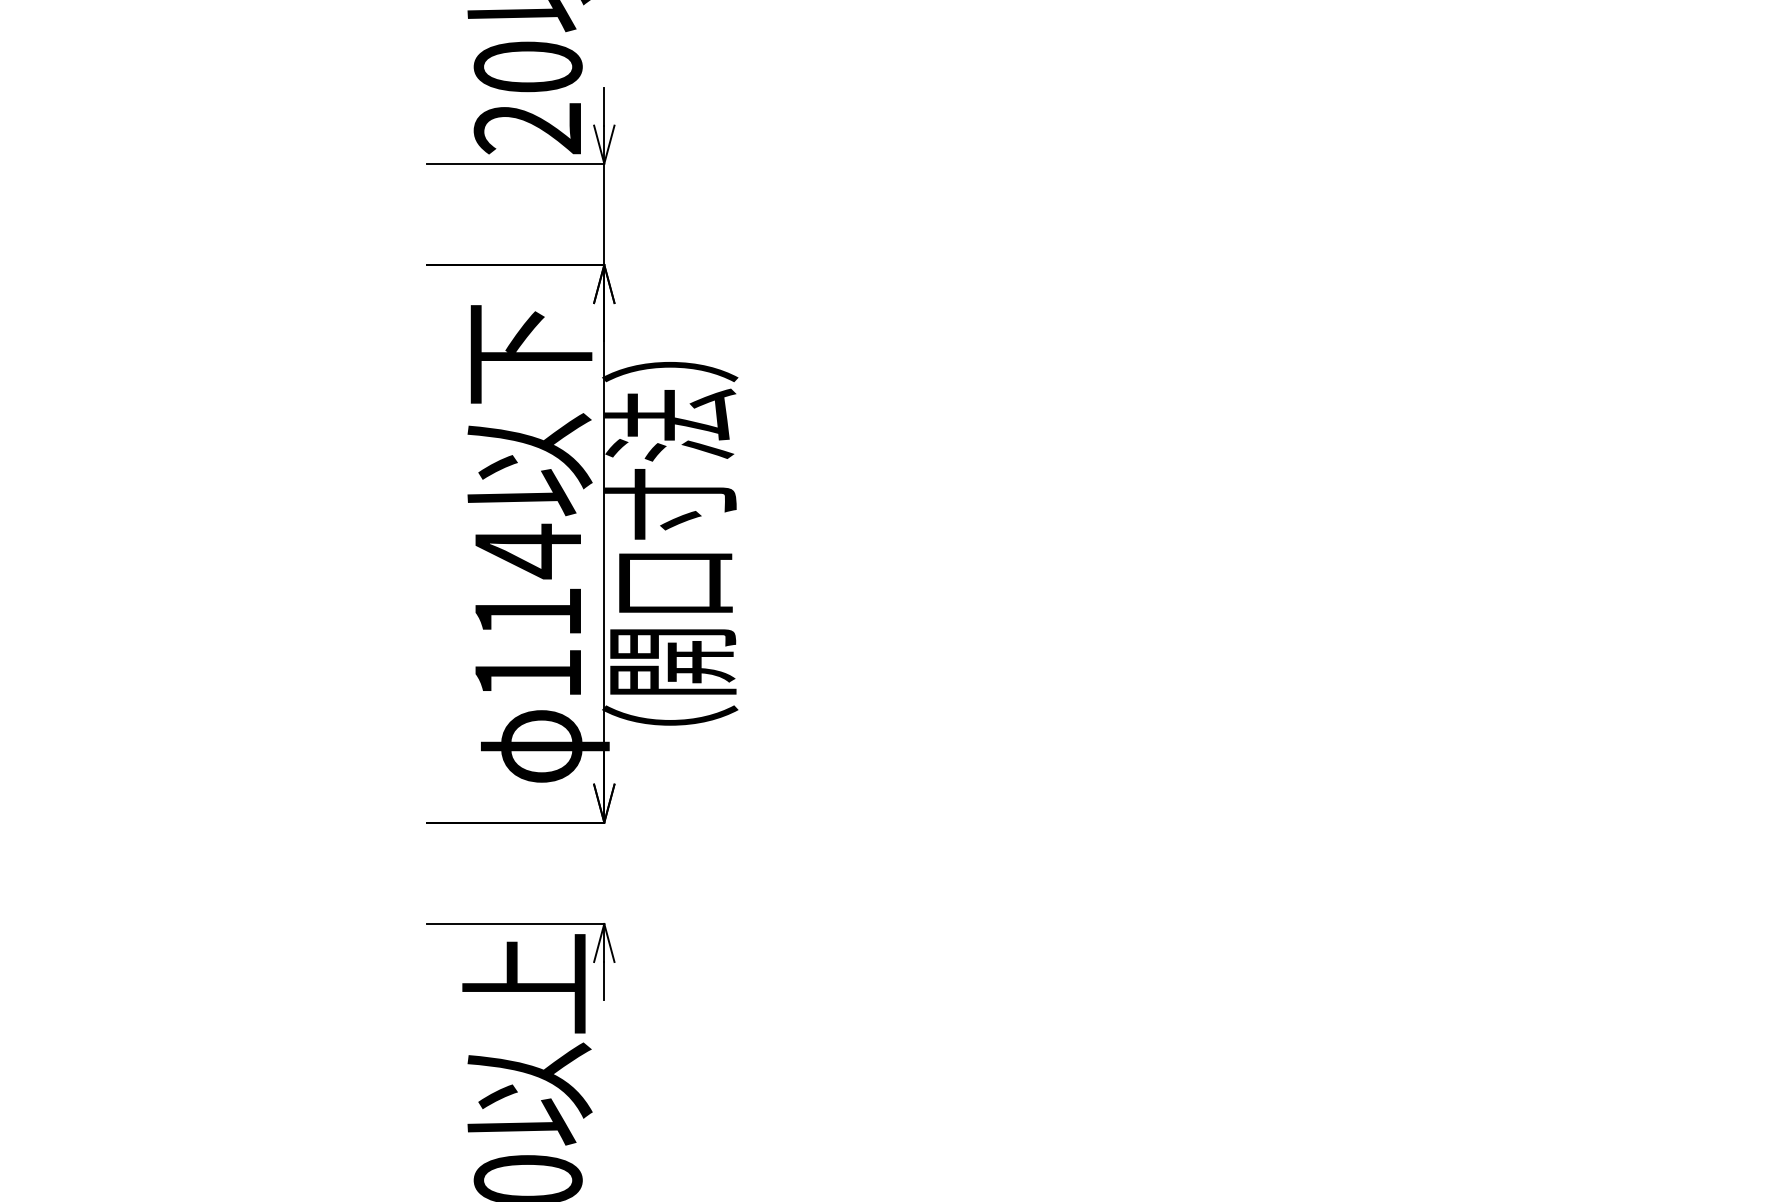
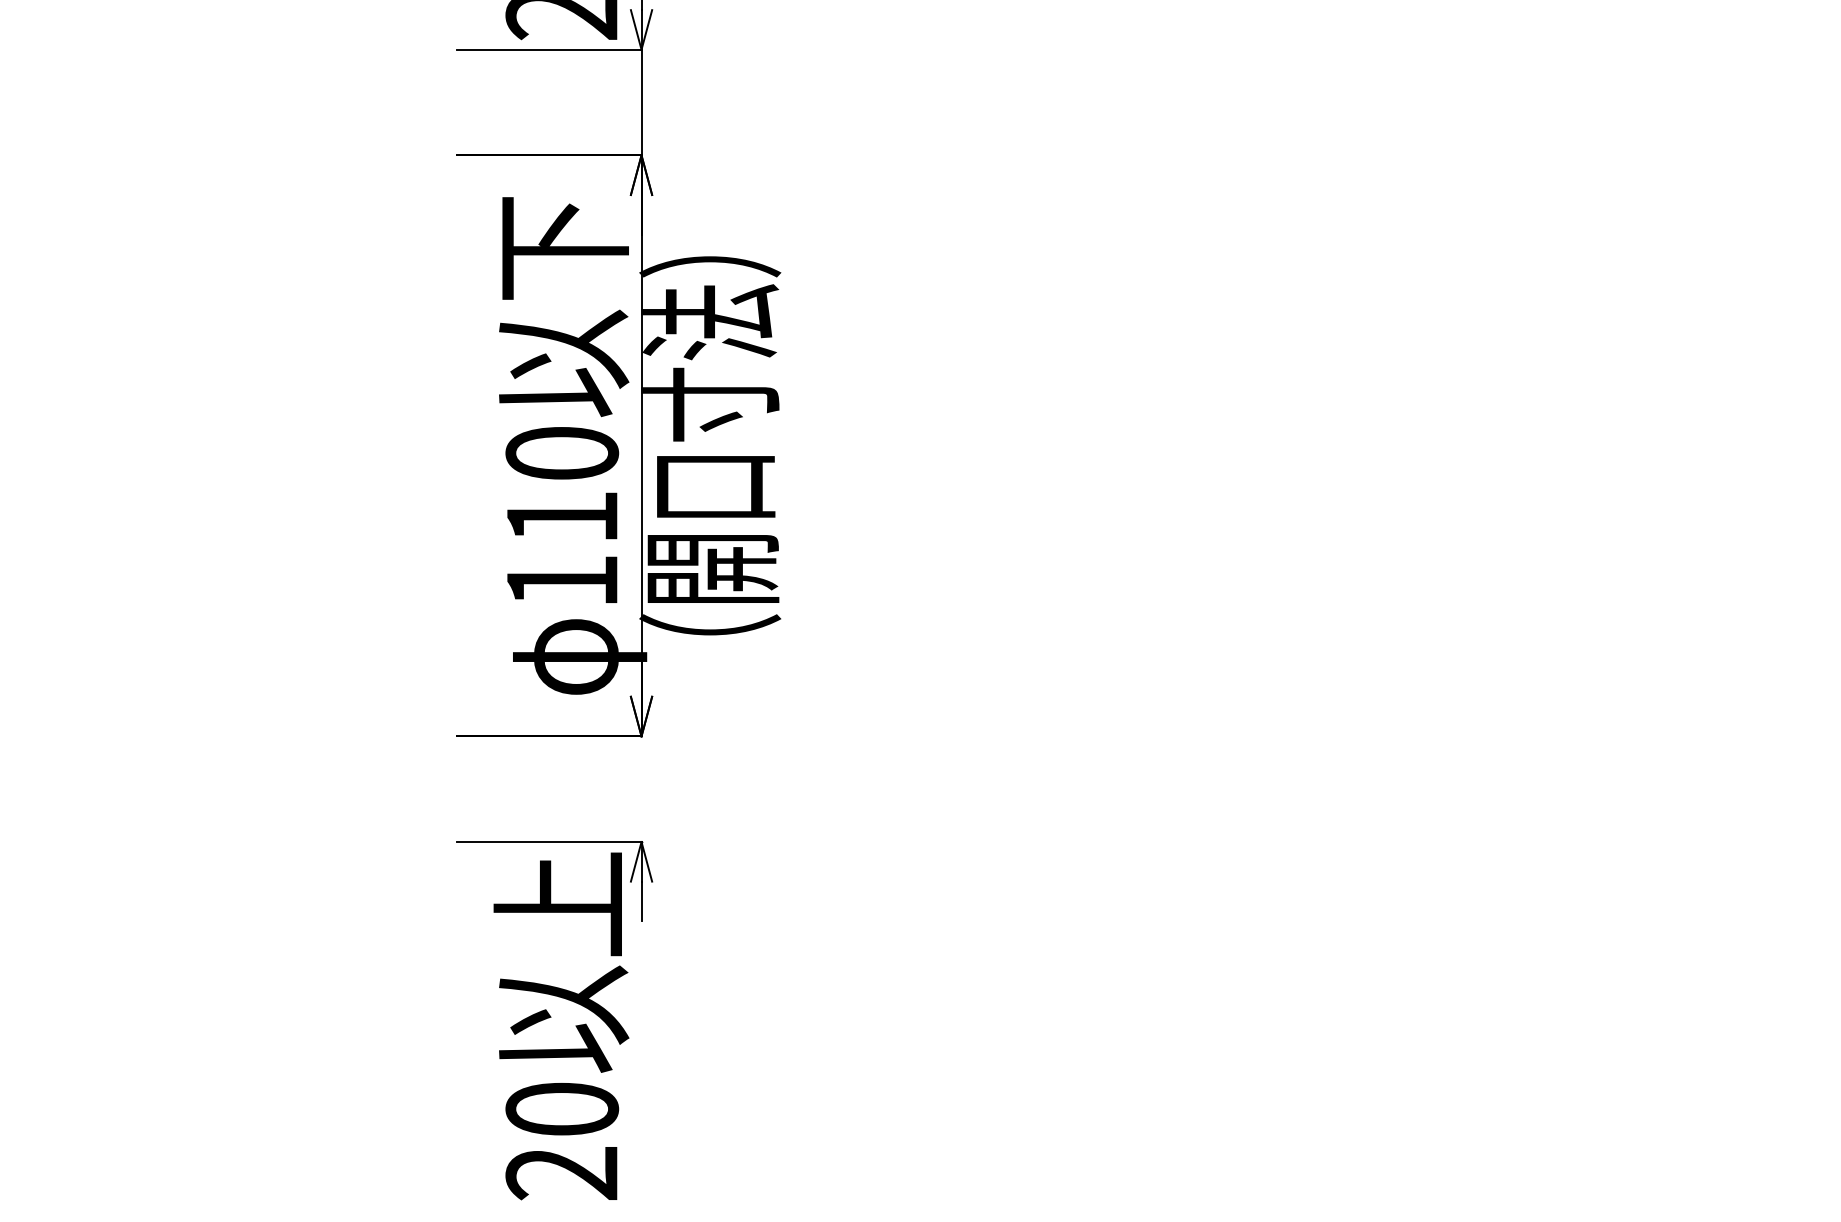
text: (527, 551) -> (561, 453), 114 -> 110

